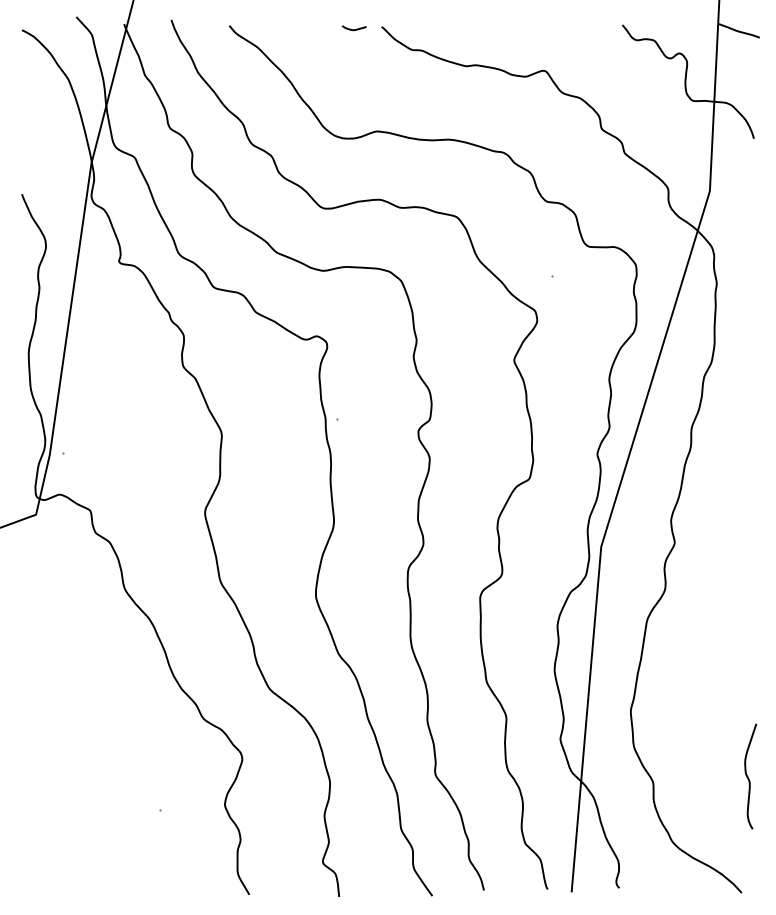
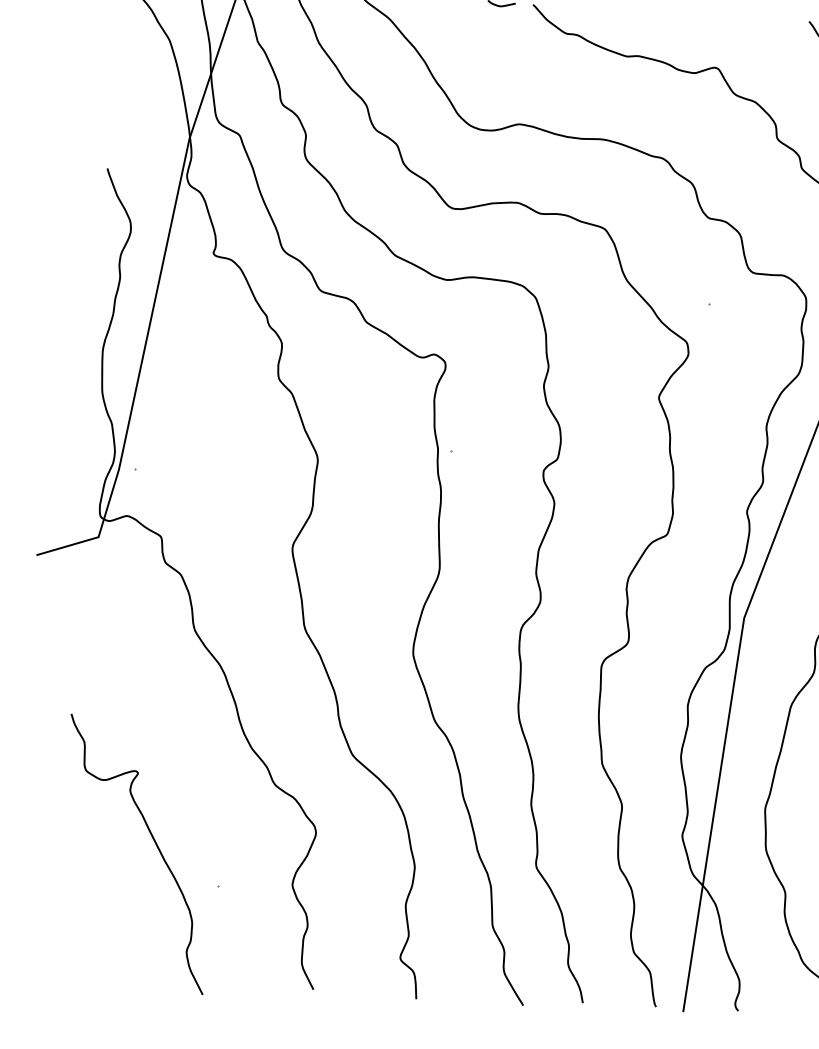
curve: (103, 778) -> (155, 844), added

